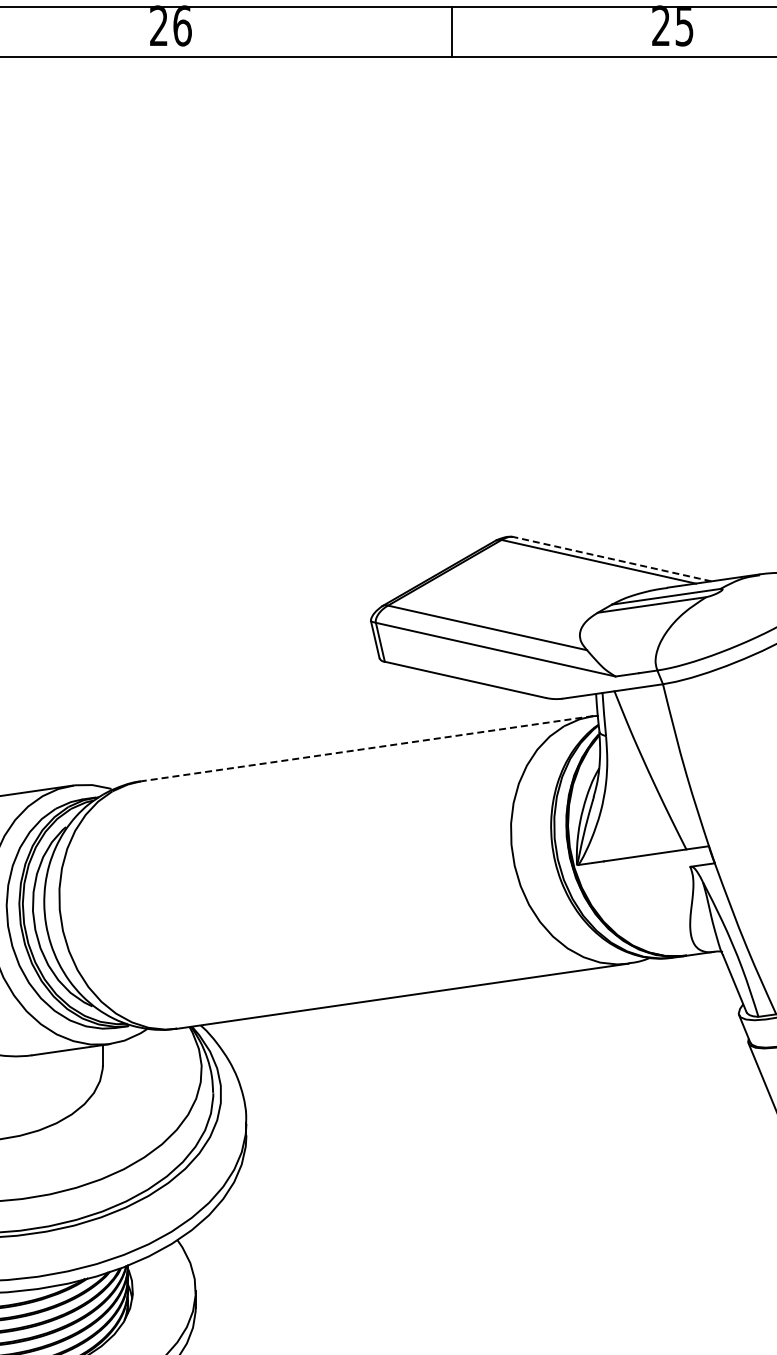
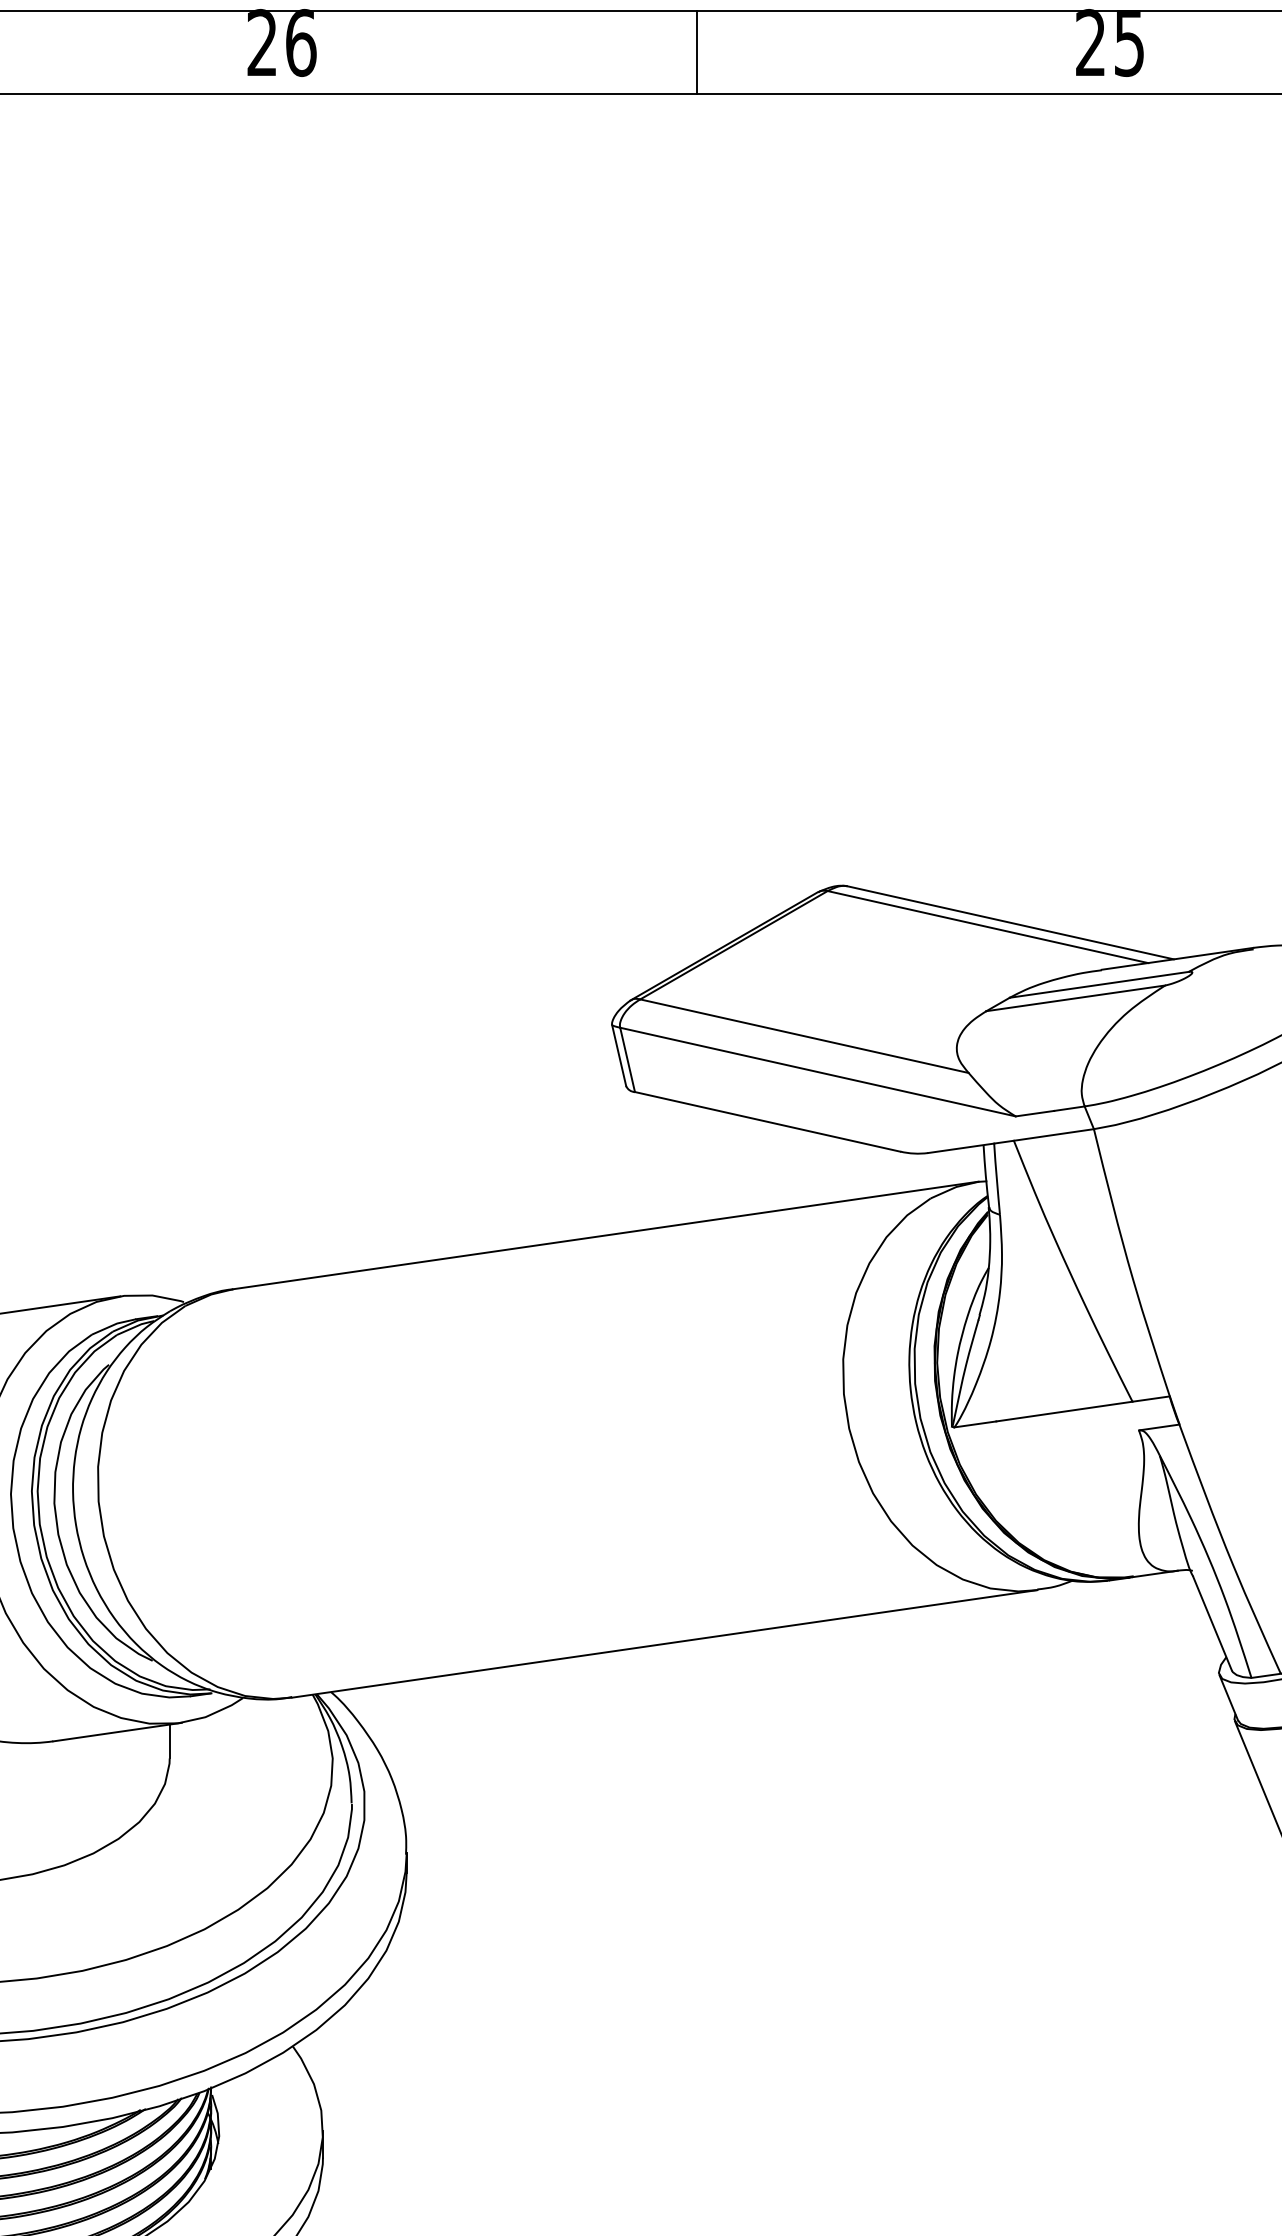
line: (451, 31) -> (697, 52), moved
line: (612, 559) -> (1010, 923), dashed -> solid
line: (366, 748) -> (604, 1235), dashed -> solid

